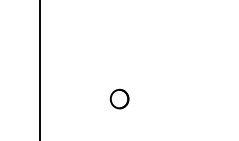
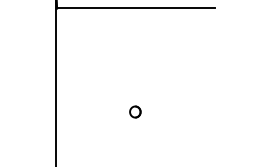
part: (119, 98) -> (135, 111), size x0.6

